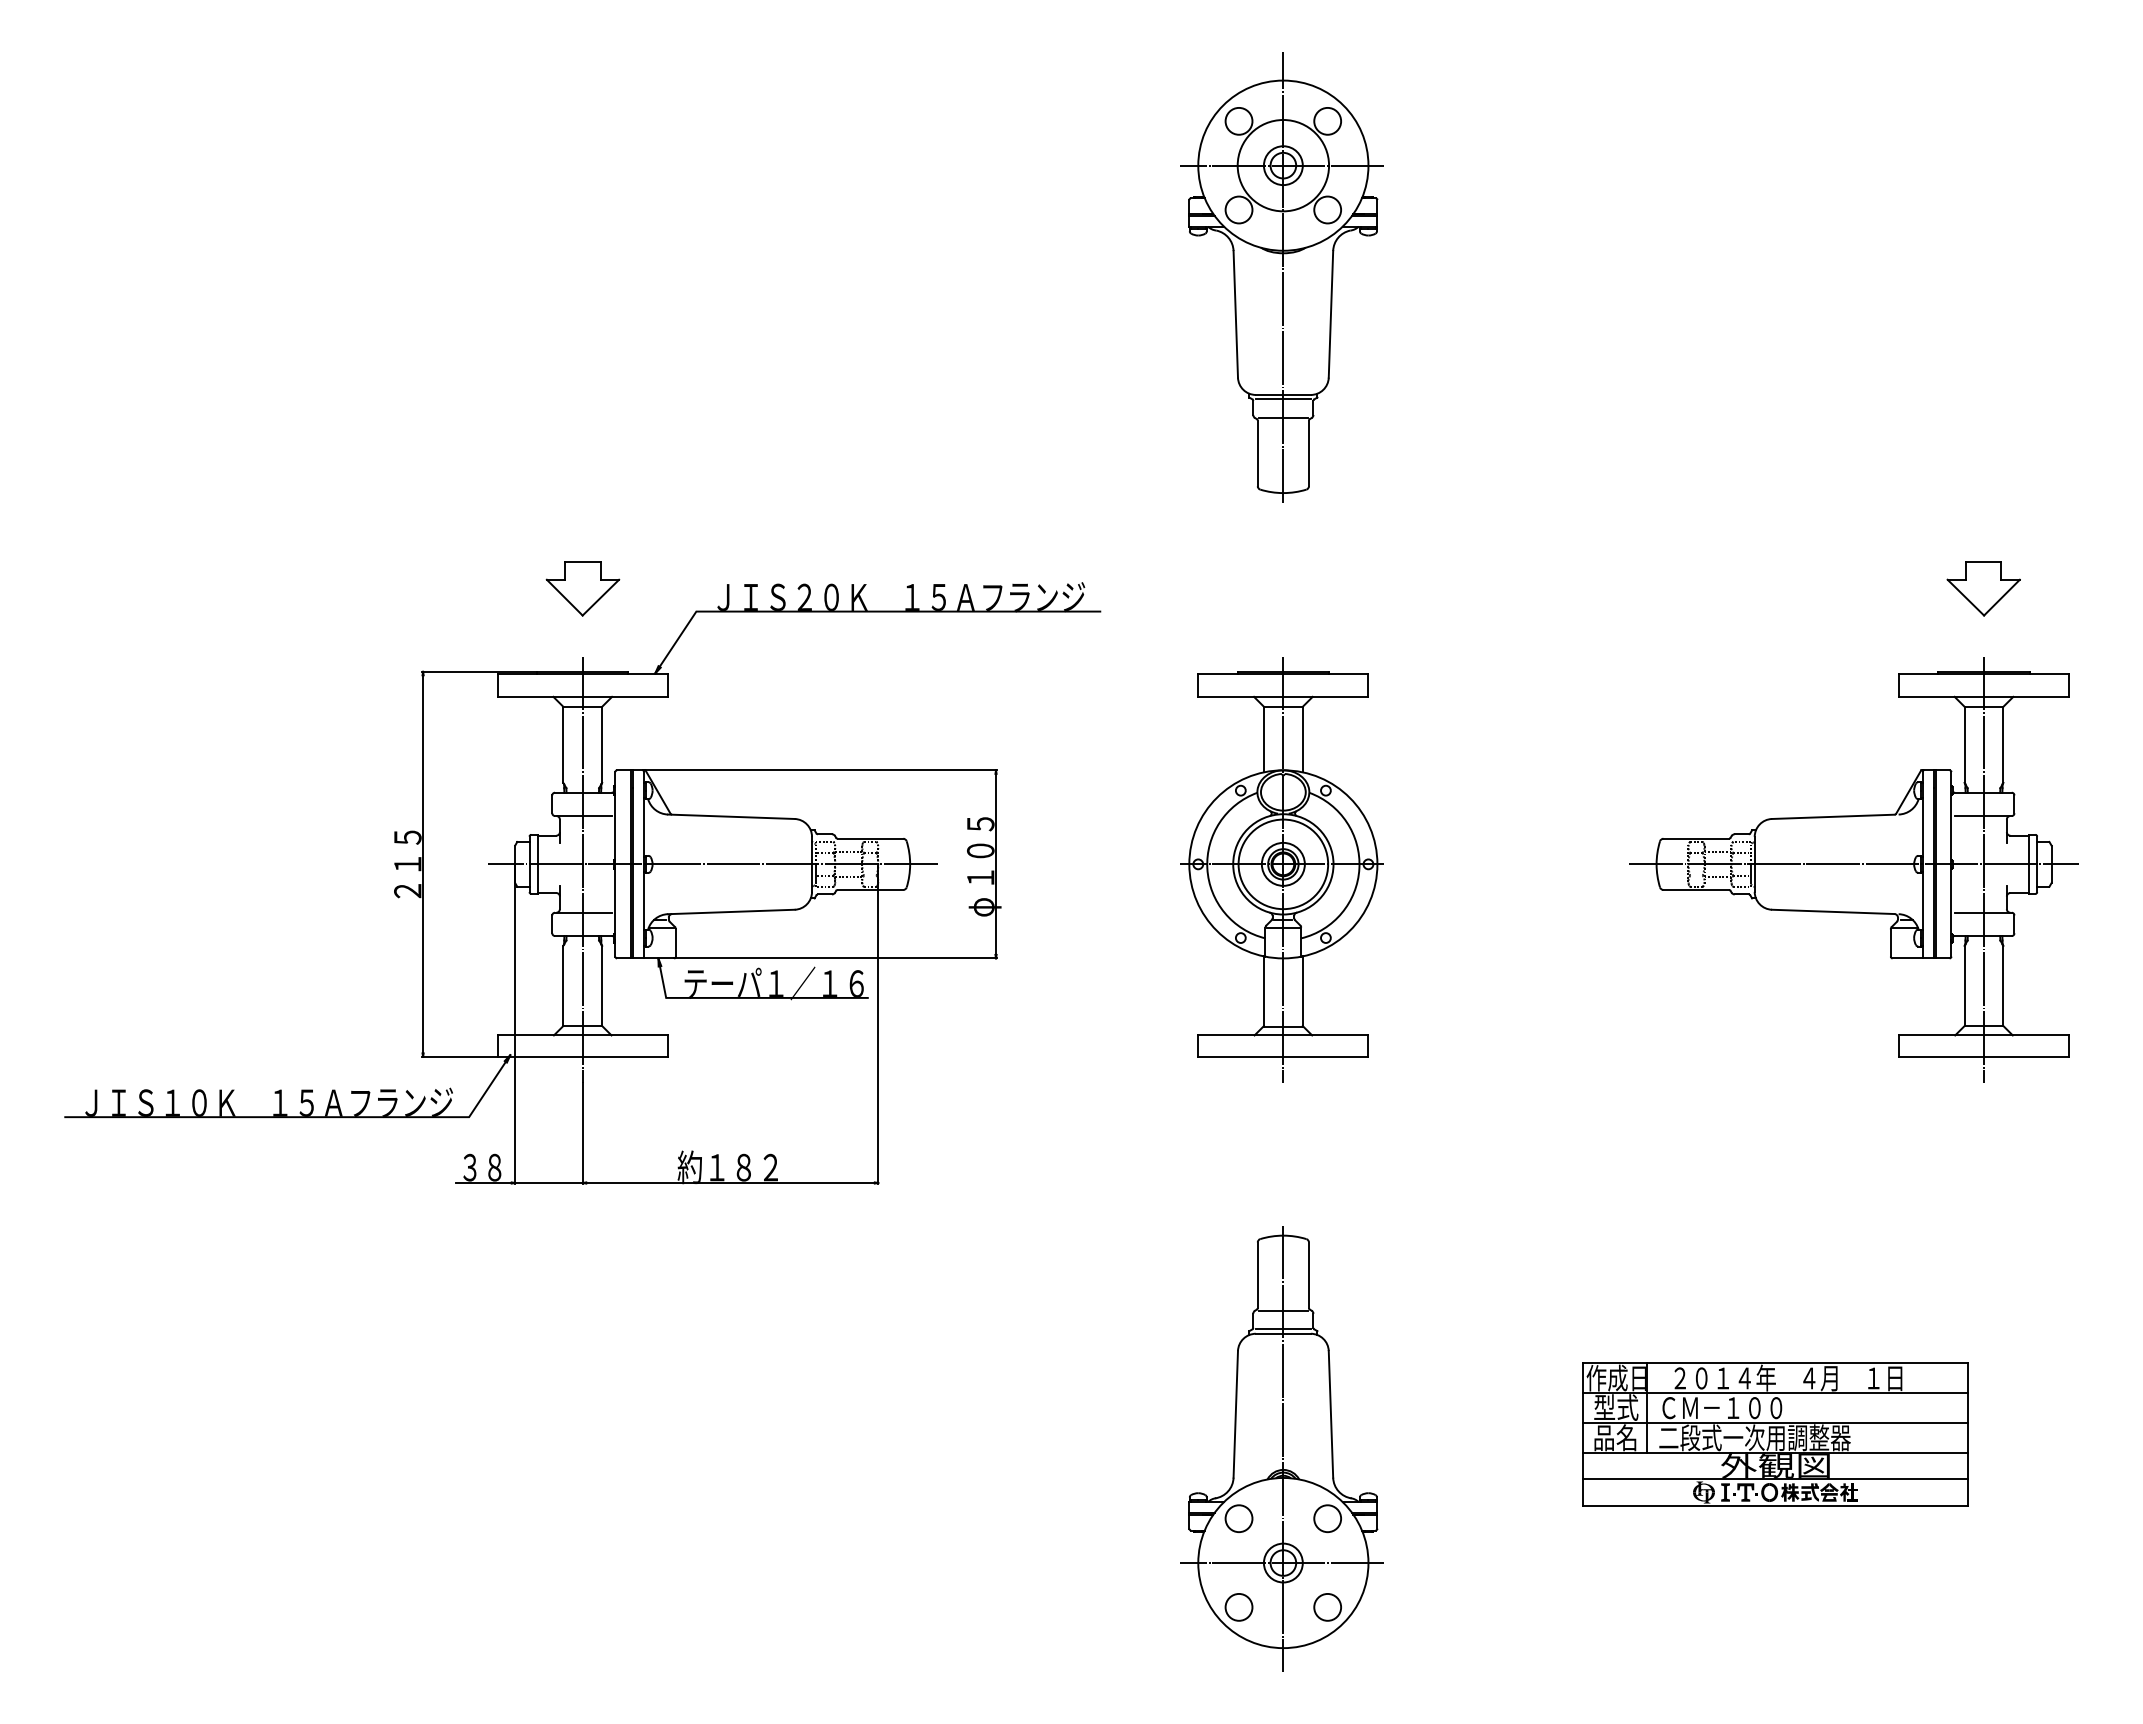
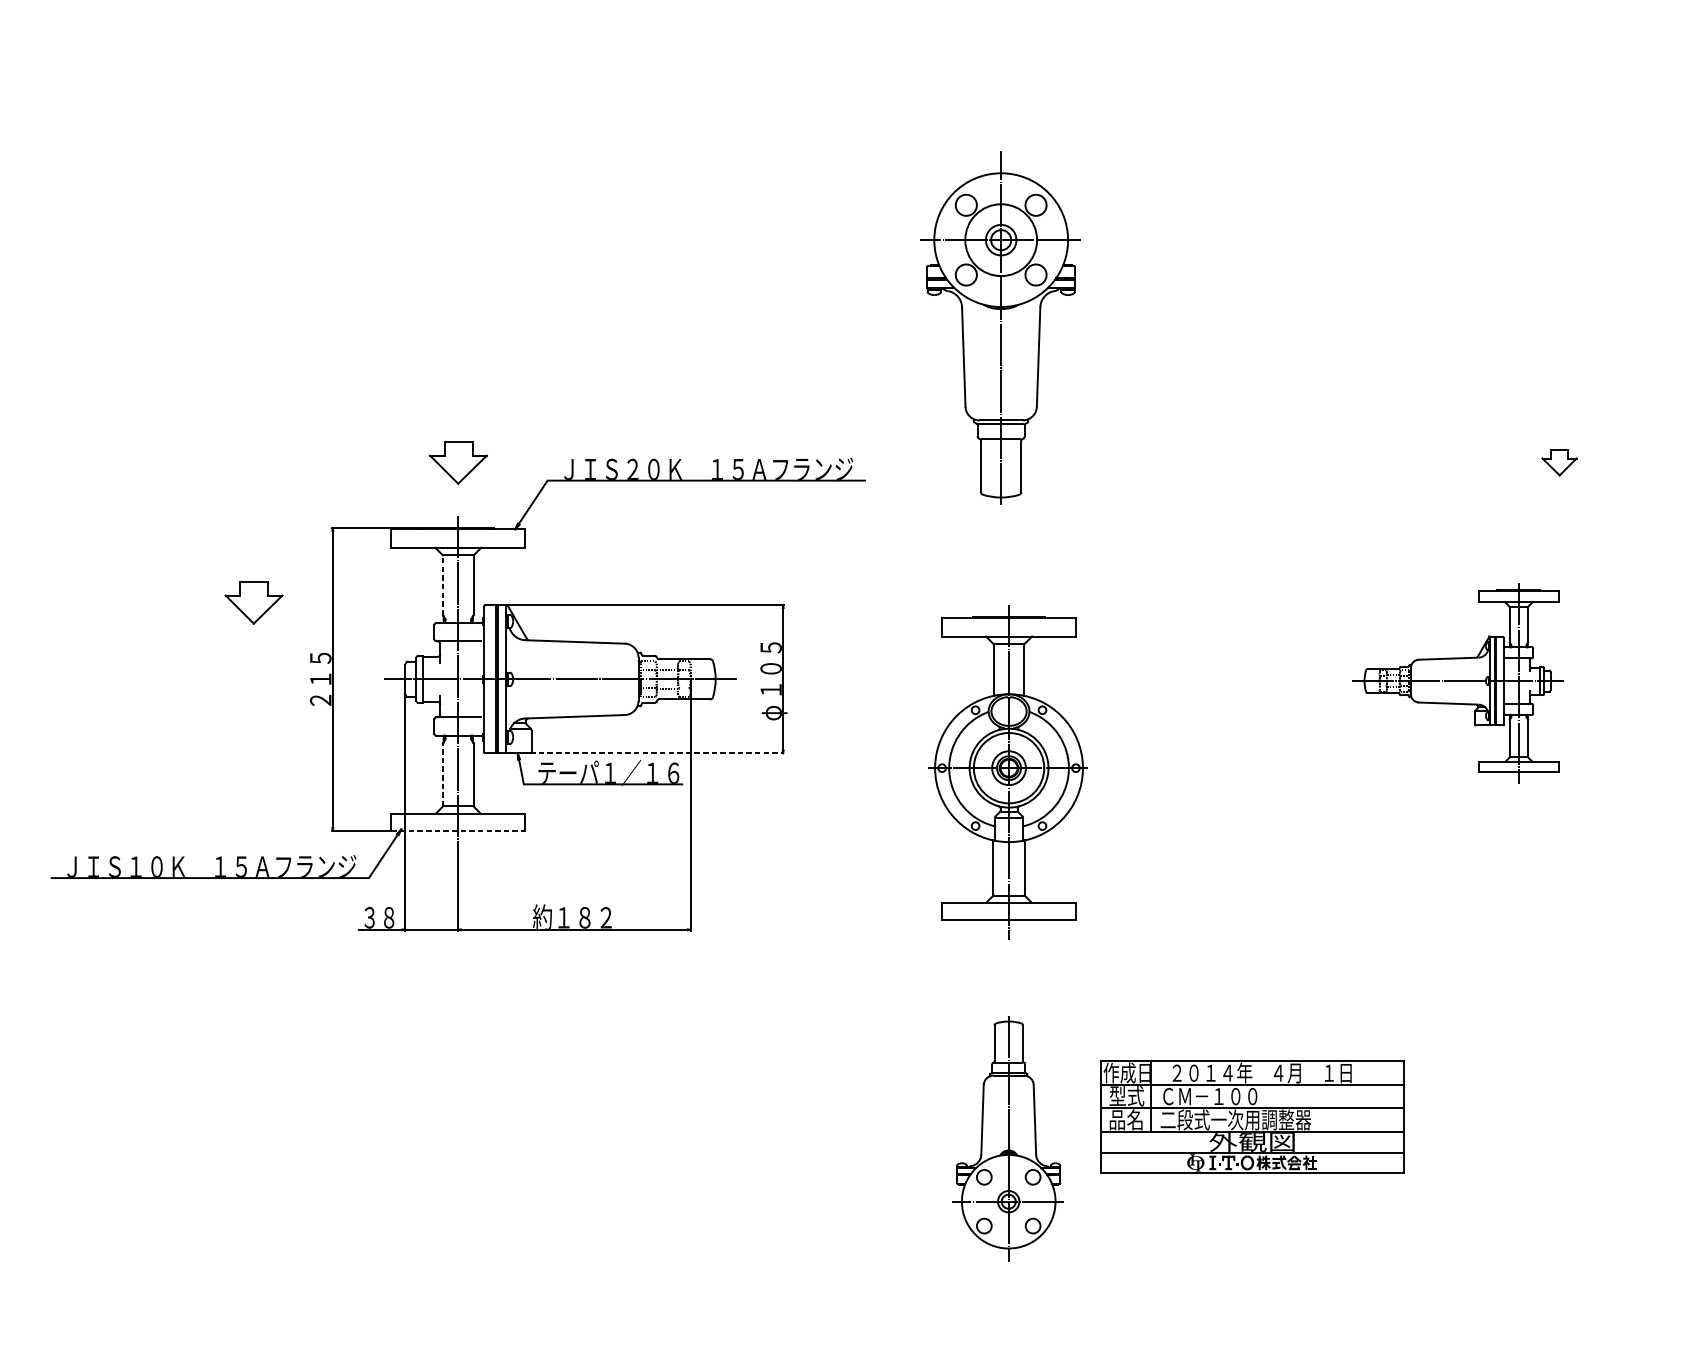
part: (1281, 277) -> (999, 328), moved
part: (1983, 588) -> (1559, 462), size x0.6
line: (563, 744) -> (443, 585), solid -> dashed
part: (322, 766) -> (253, 602), added
part: (1281, 869) -> (1007, 772), moved
part: (1853, 869) -> (1457, 683), size x0.6
line: (836, 958) -> (657, 753), solid -> dashed
line: (563, 985) -> (443, 774), solid -> dashed
line: (583, 1056) -> (458, 830), solid -> dashed
part: (1775, 1434) -> (1252, 1117), moved
part: (1281, 1448) -> (1007, 1138), size x0.7

